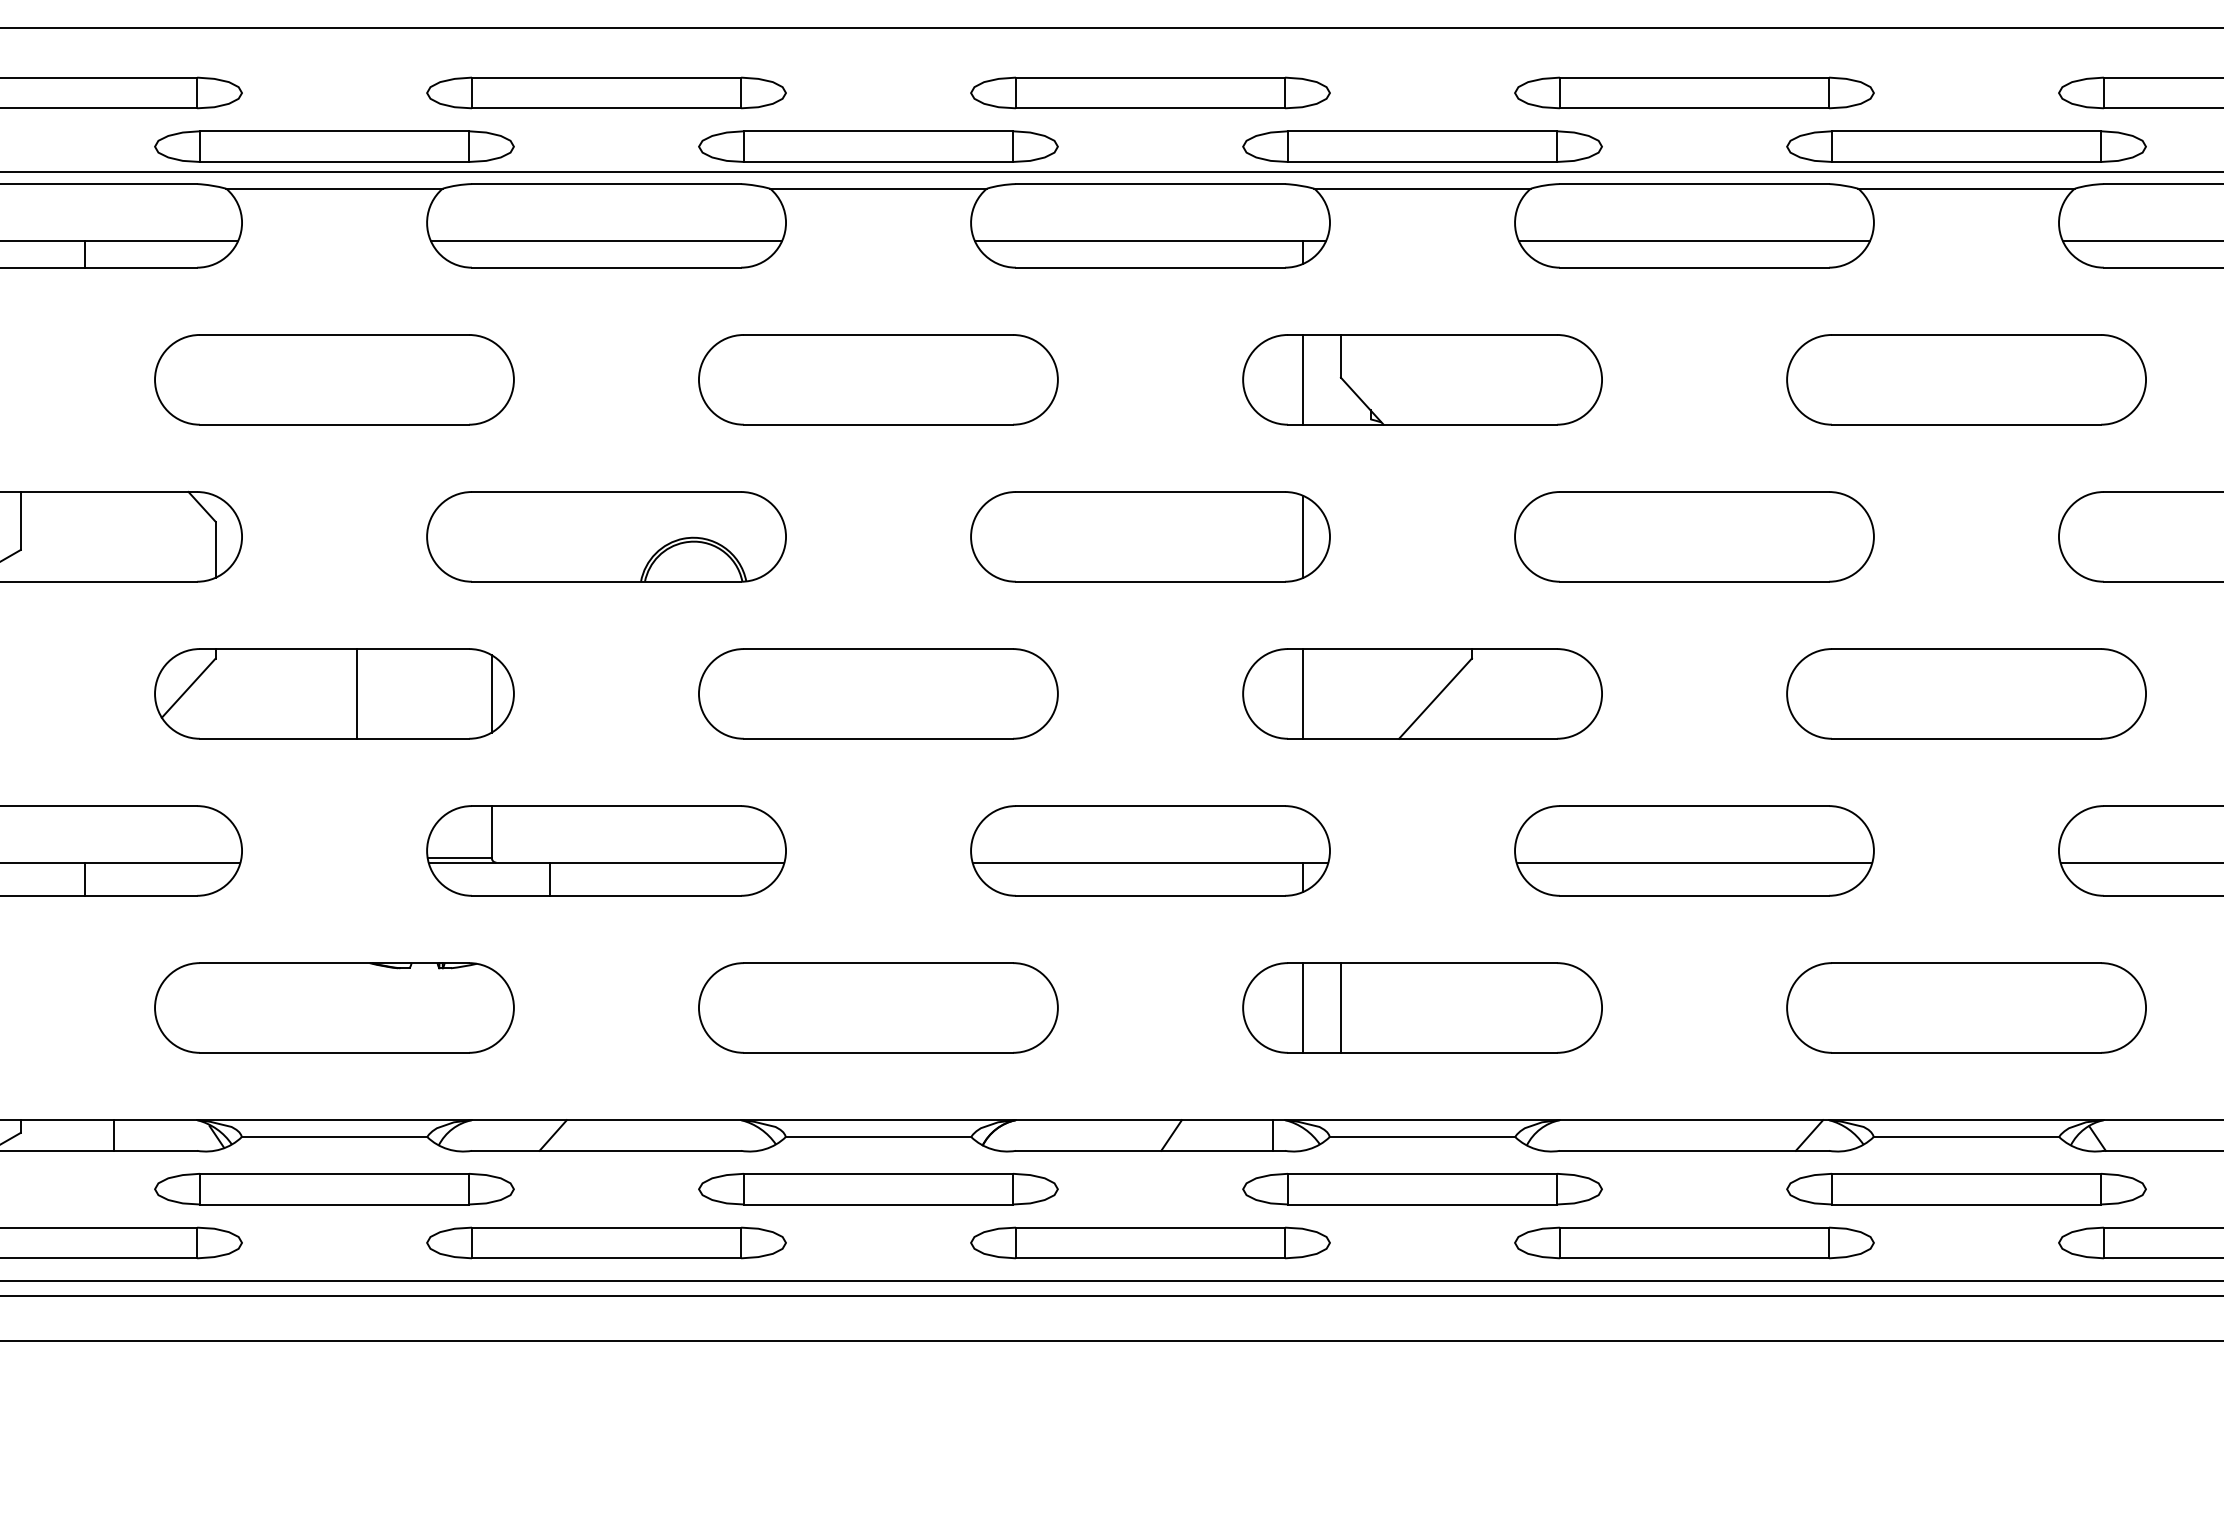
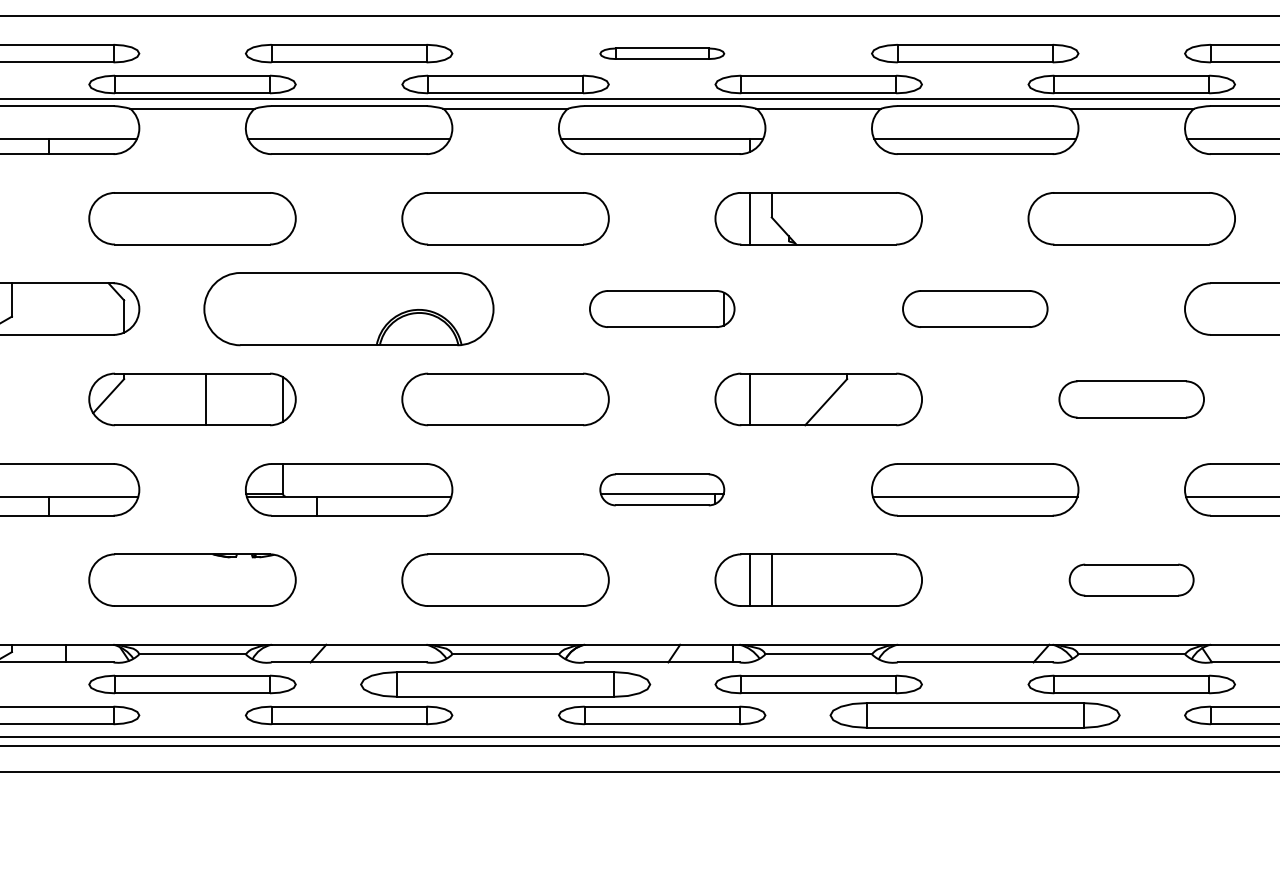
part: (1151, 92) -> (662, 53), size x0.6
part: (607, 535) -> (349, 308), size x1.4
part: (1151, 535) -> (662, 308), size x0.7
part: (1694, 535) -> (975, 308), size x0.7
part: (1966, 693) -> (1131, 399), size x0.7
part: (1151, 850) -> (662, 489), size x0.6
part: (1966, 1006) -> (1131, 579), size x0.6
part: (878, 1189) -> (505, 684), size x1.4
part: (1694, 1243) -> (975, 715), size x1.4

